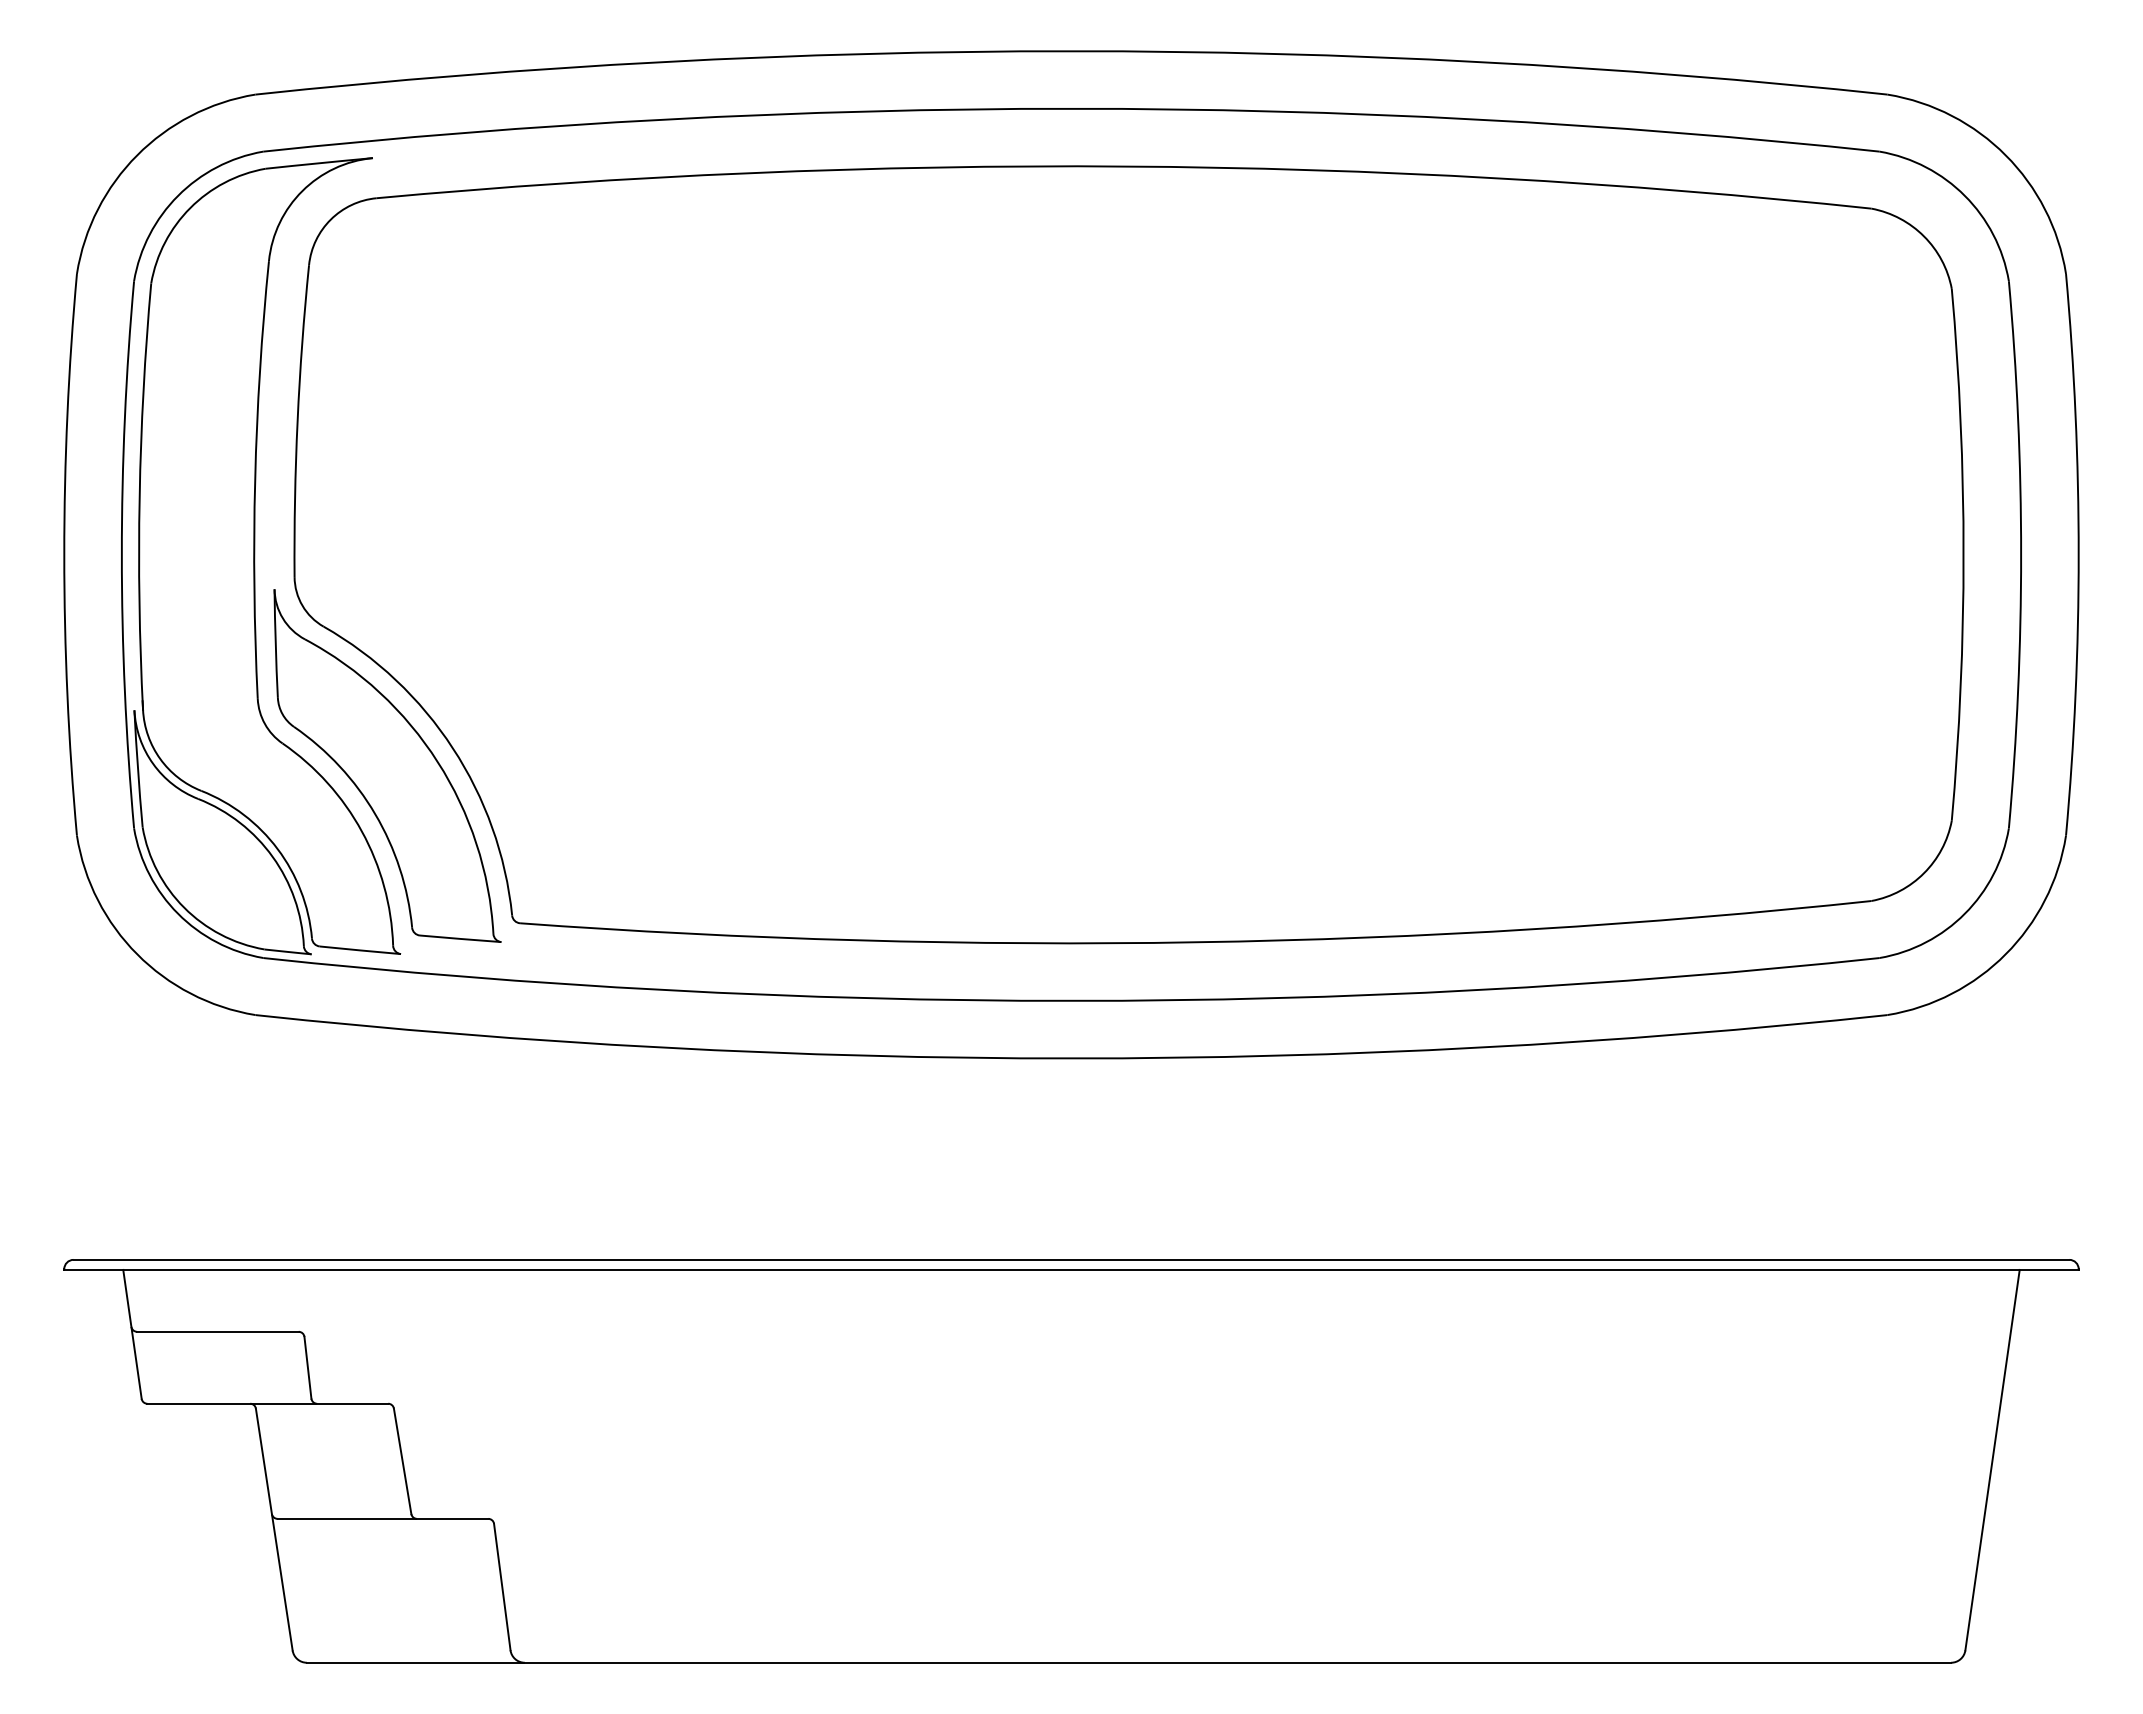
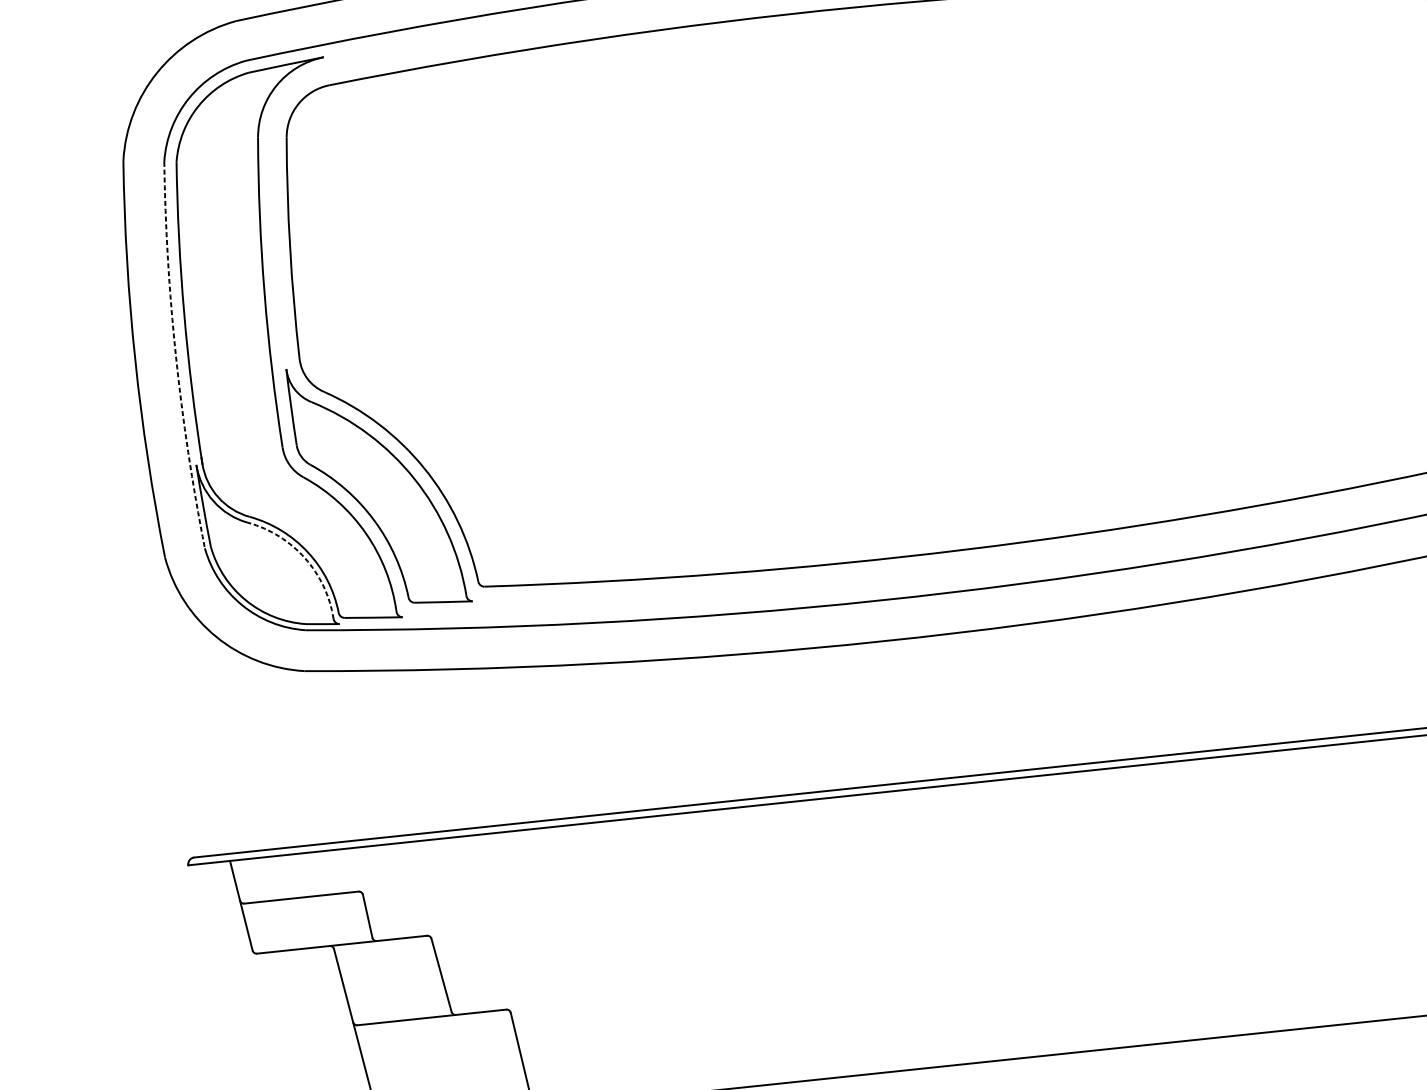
arc: (121, 554) -> (175, 355), solid -> dashed
arc: (272, 856) -> (304, 557), solid -> dashed

